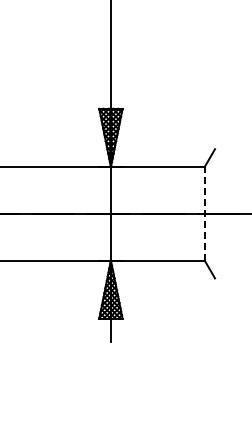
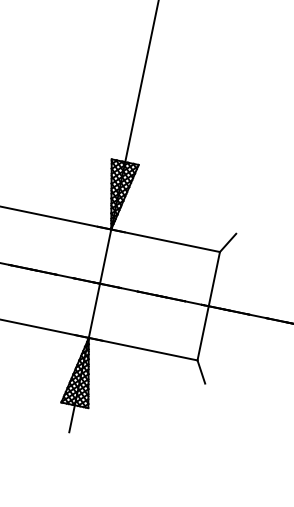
line: (204, 213) -> (208, 305), dashed -> solid

